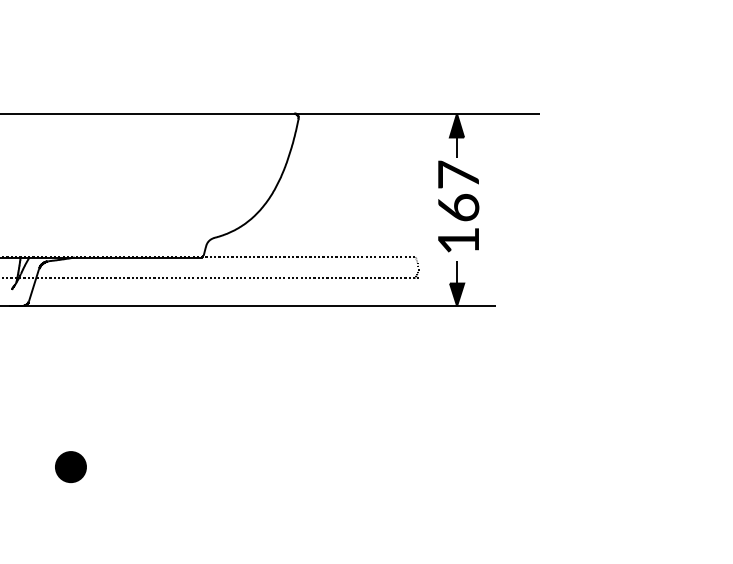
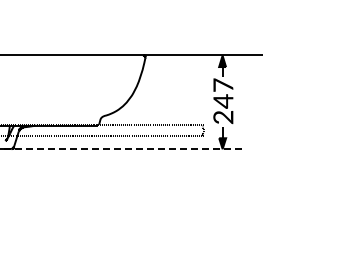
text: (458, 224) -> (223, 109), 167 -> 247
line: (251, 306) -> (122, 149), solid -> dashed
part: (71, 466) -> (34, 227), removed

